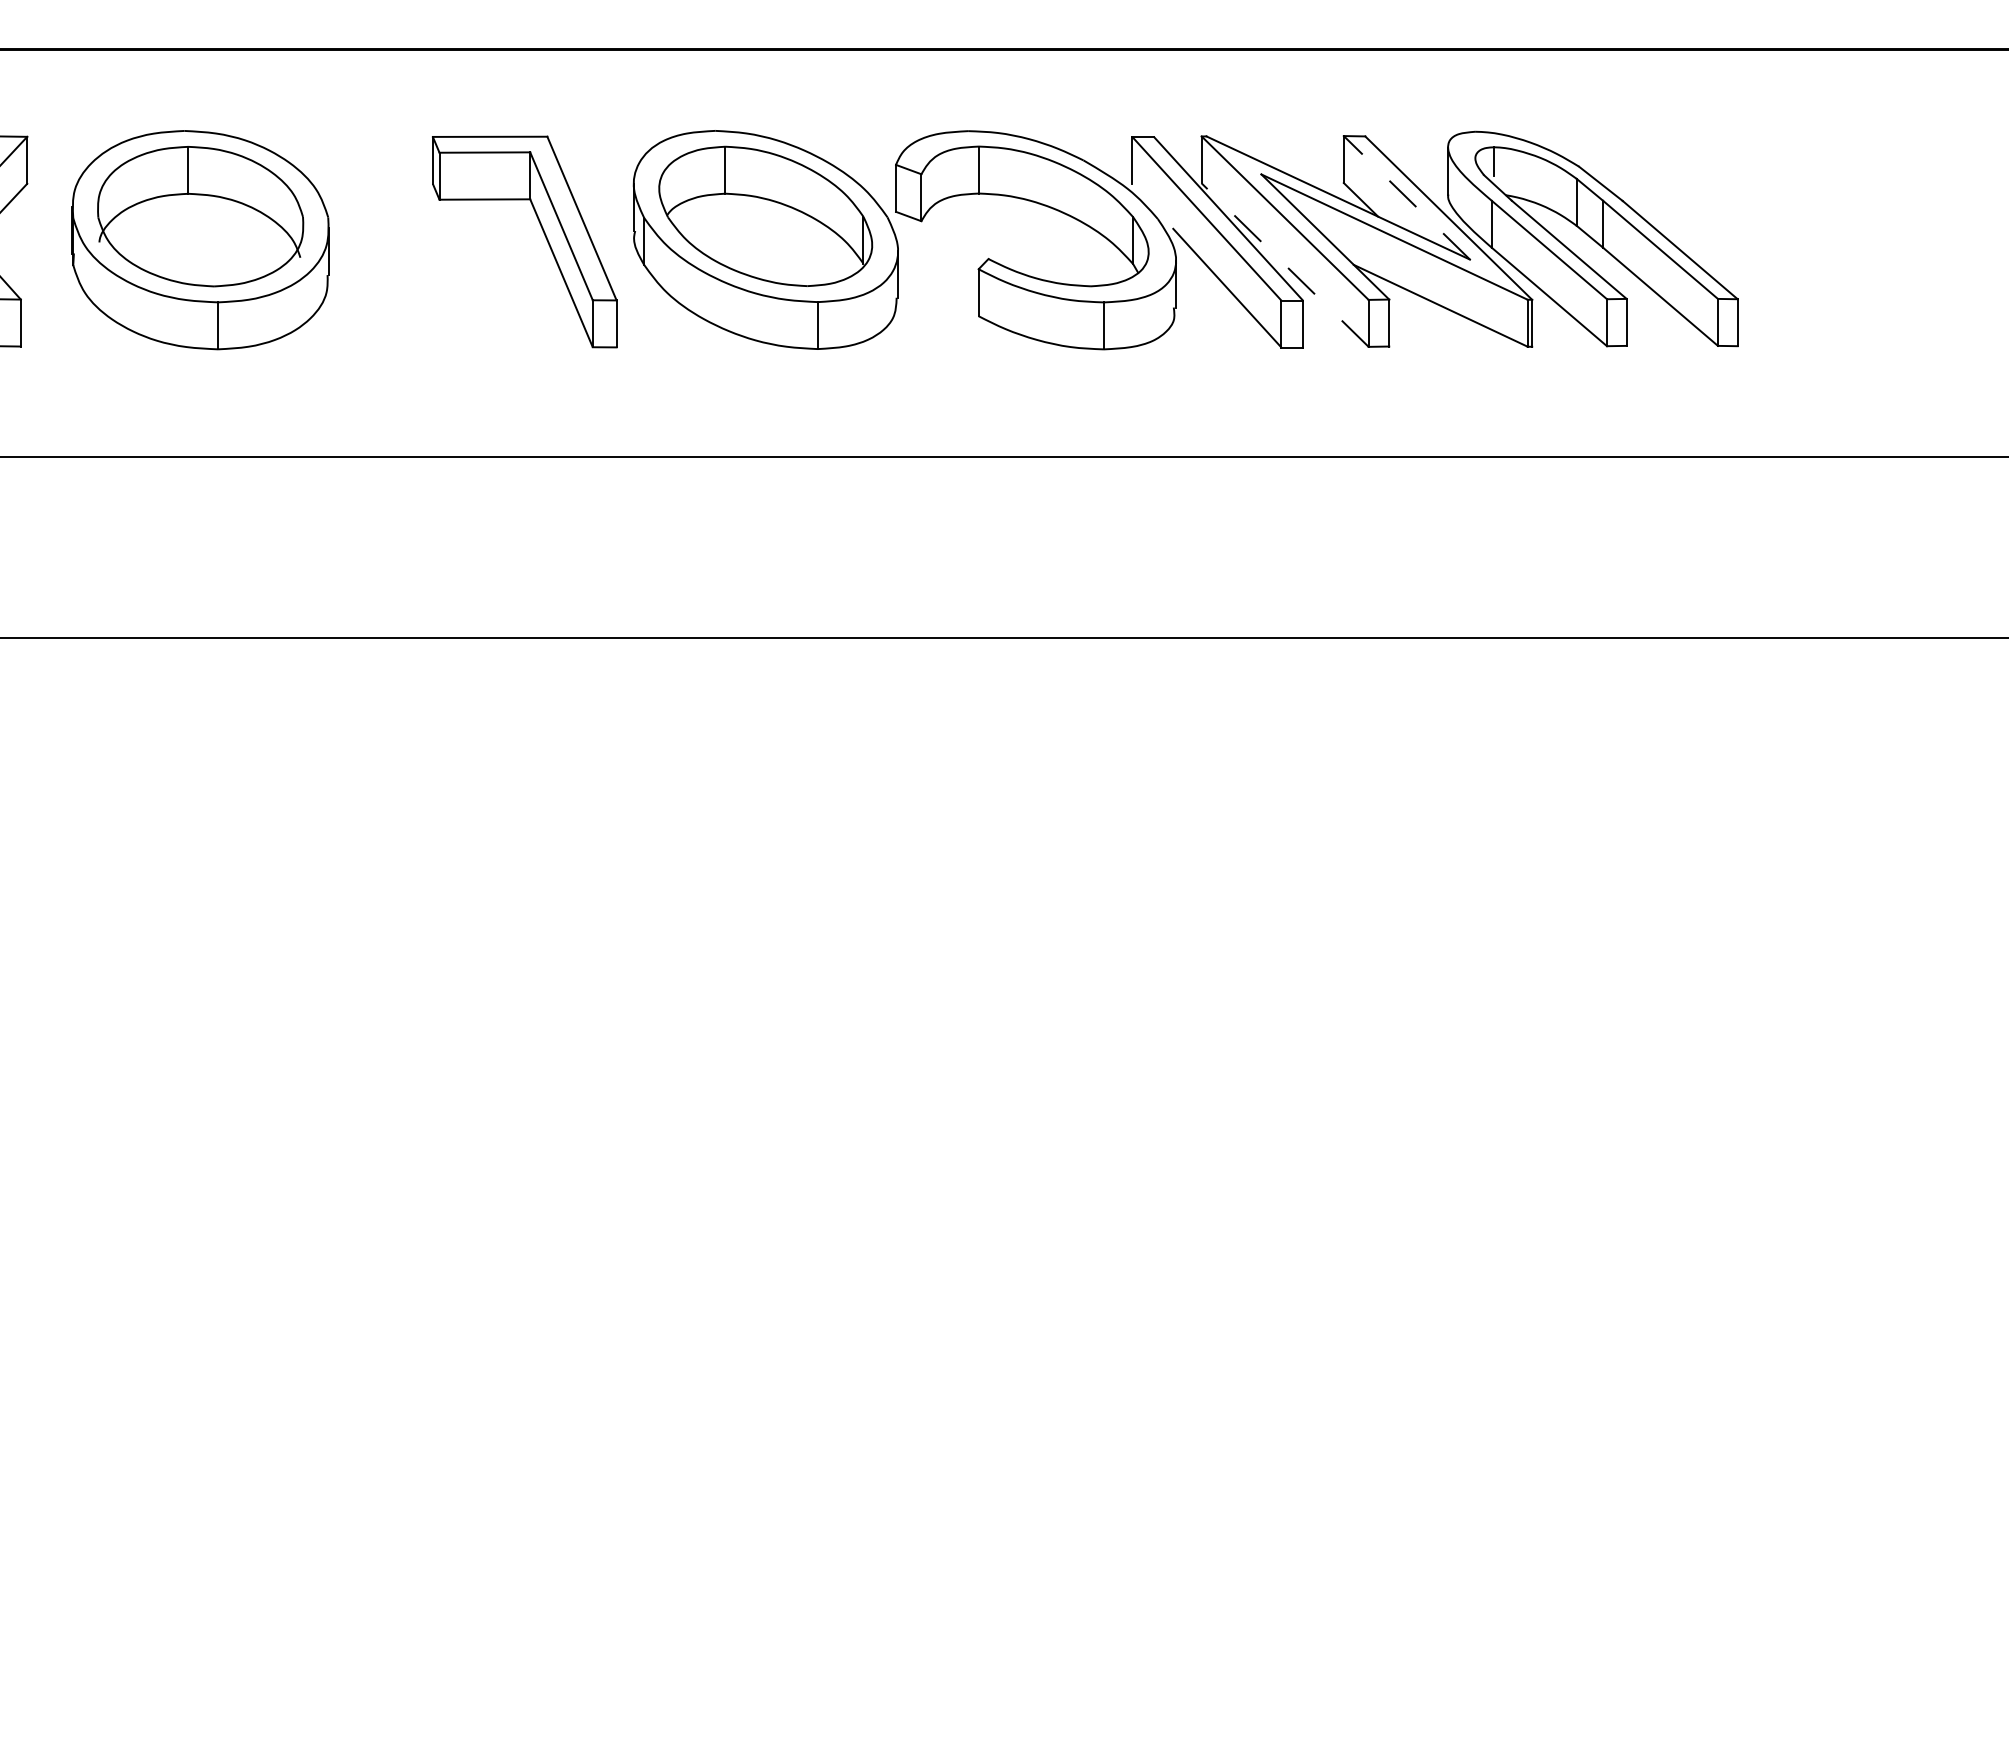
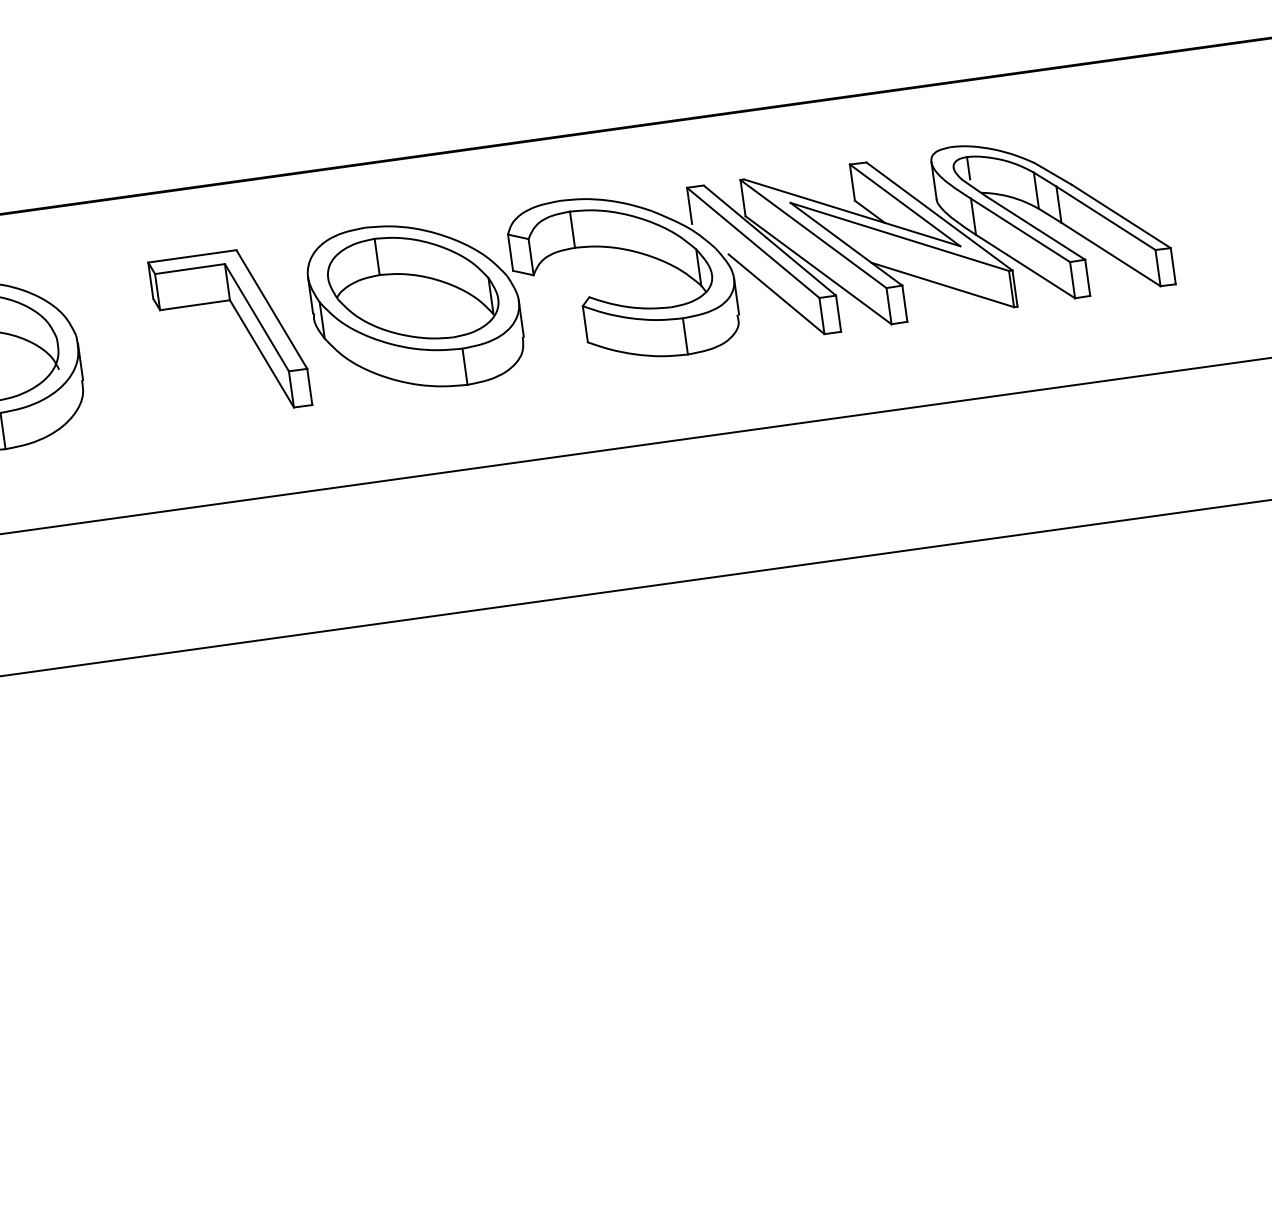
line: (1406, 197) -> (904, 205), dashed -> solid
line: (1285, 265) -> (818, 270), dashed -> solid

